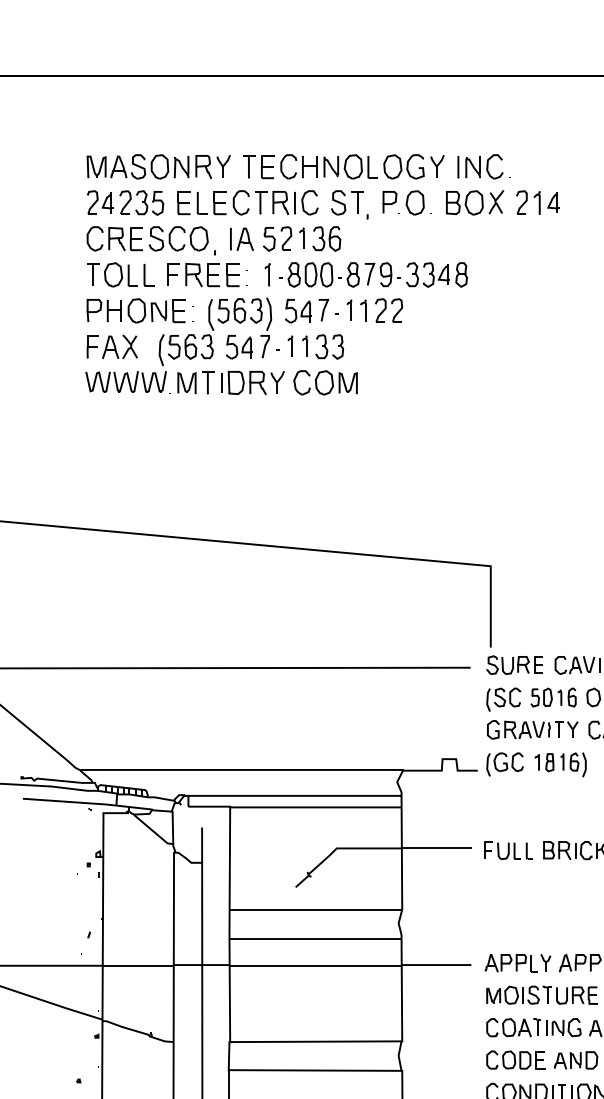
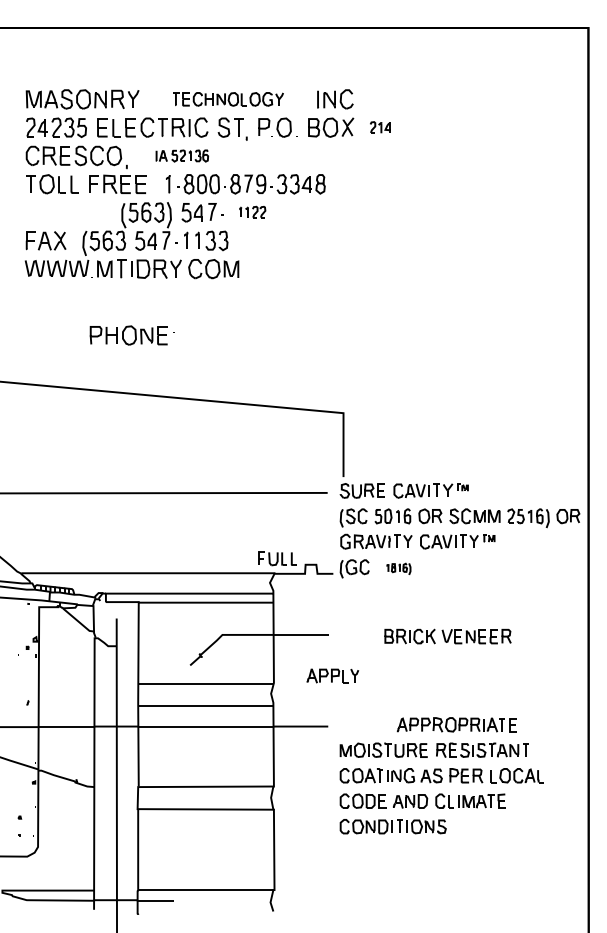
part: (344, 167) -> (228, 99), size x0.7
part: (537, 202) -> (380, 127), size x0.6
part: (285, 238) -> (182, 155), size x0.6
part: (374, 309) -> (252, 211), size x0.6
part: (139, 310) -> (131, 335), moved
part: (560, 763) -> (398, 568), size x0.6
part: (508, 850) -> (277, 558), moved
part: (517, 962) -> (332, 675), moved

